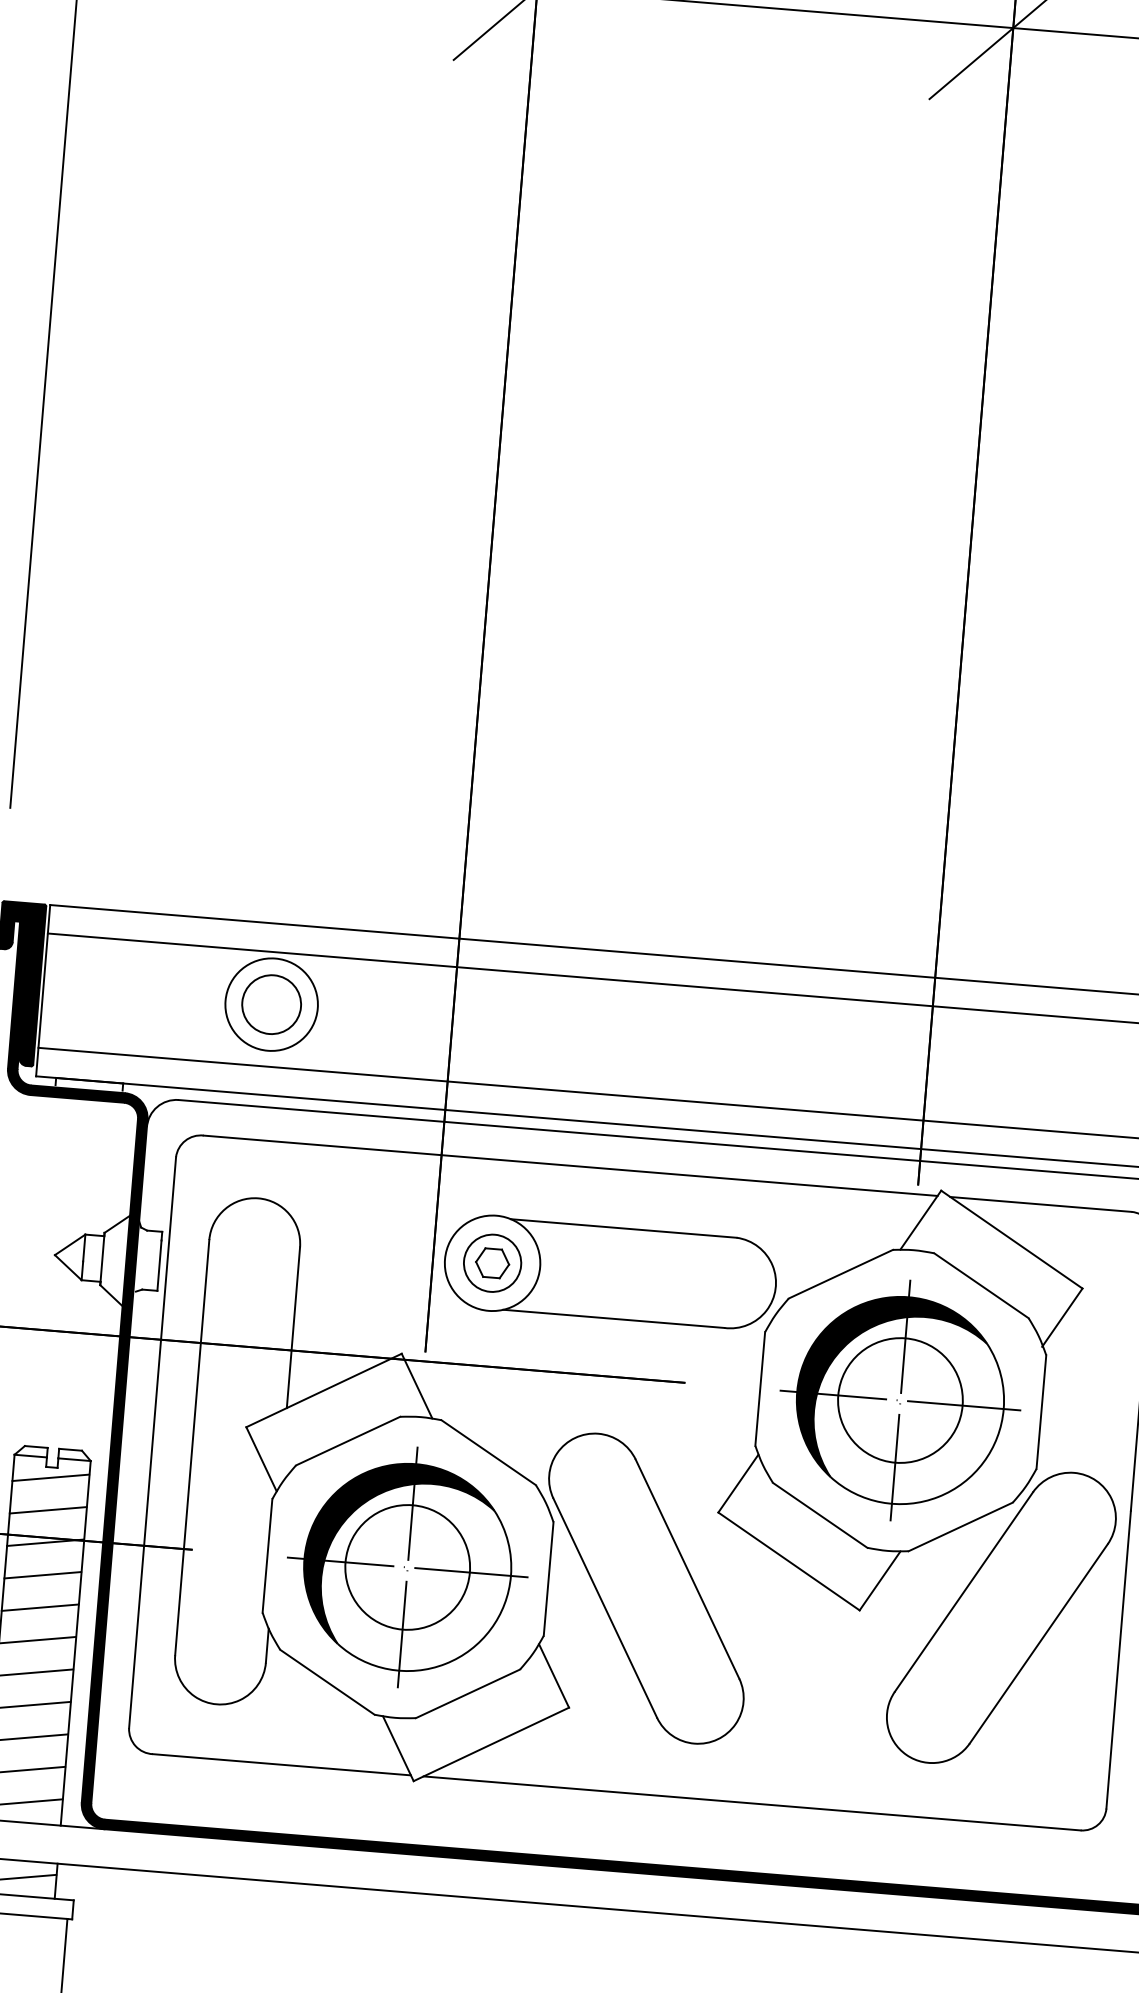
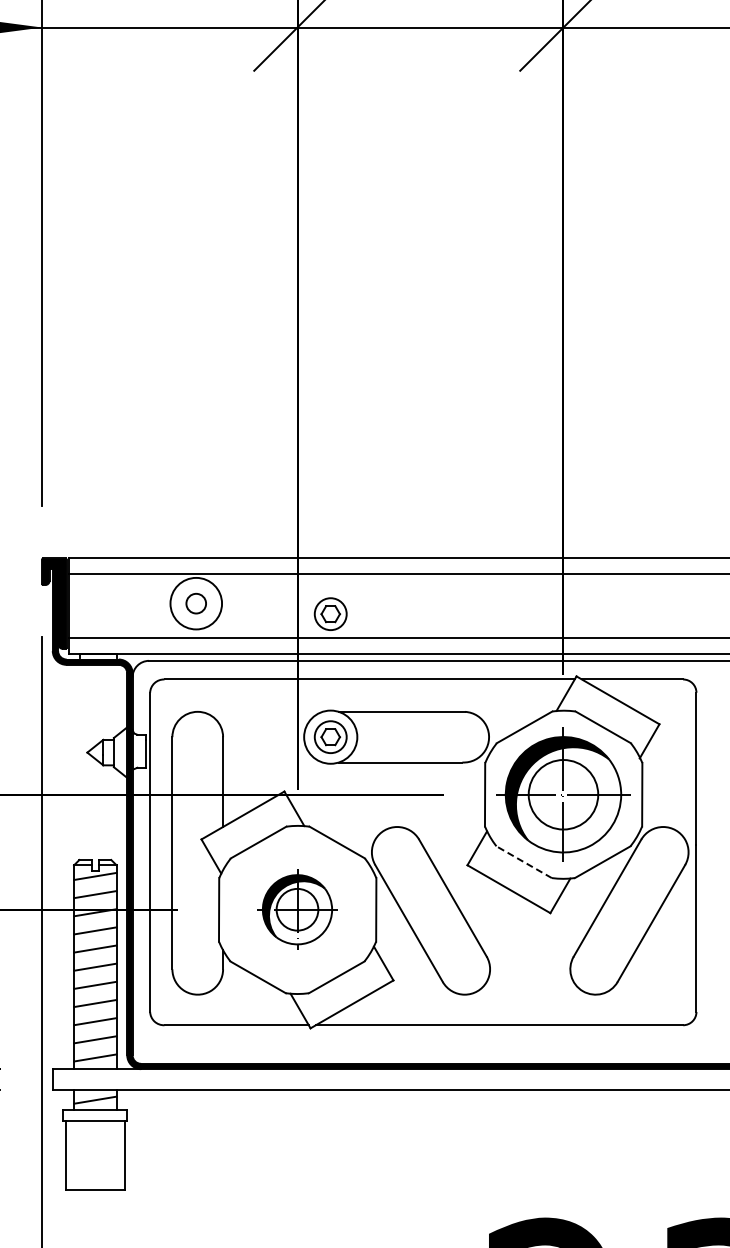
circle: (270, 1004) -> (195, 603), size x0.6
part: (510, 1041) -> (330, 613), added
line: (820, 1515) -> (524, 862), solid -> dashed
part: (407, 1566) -> (297, 909), size x0.6

